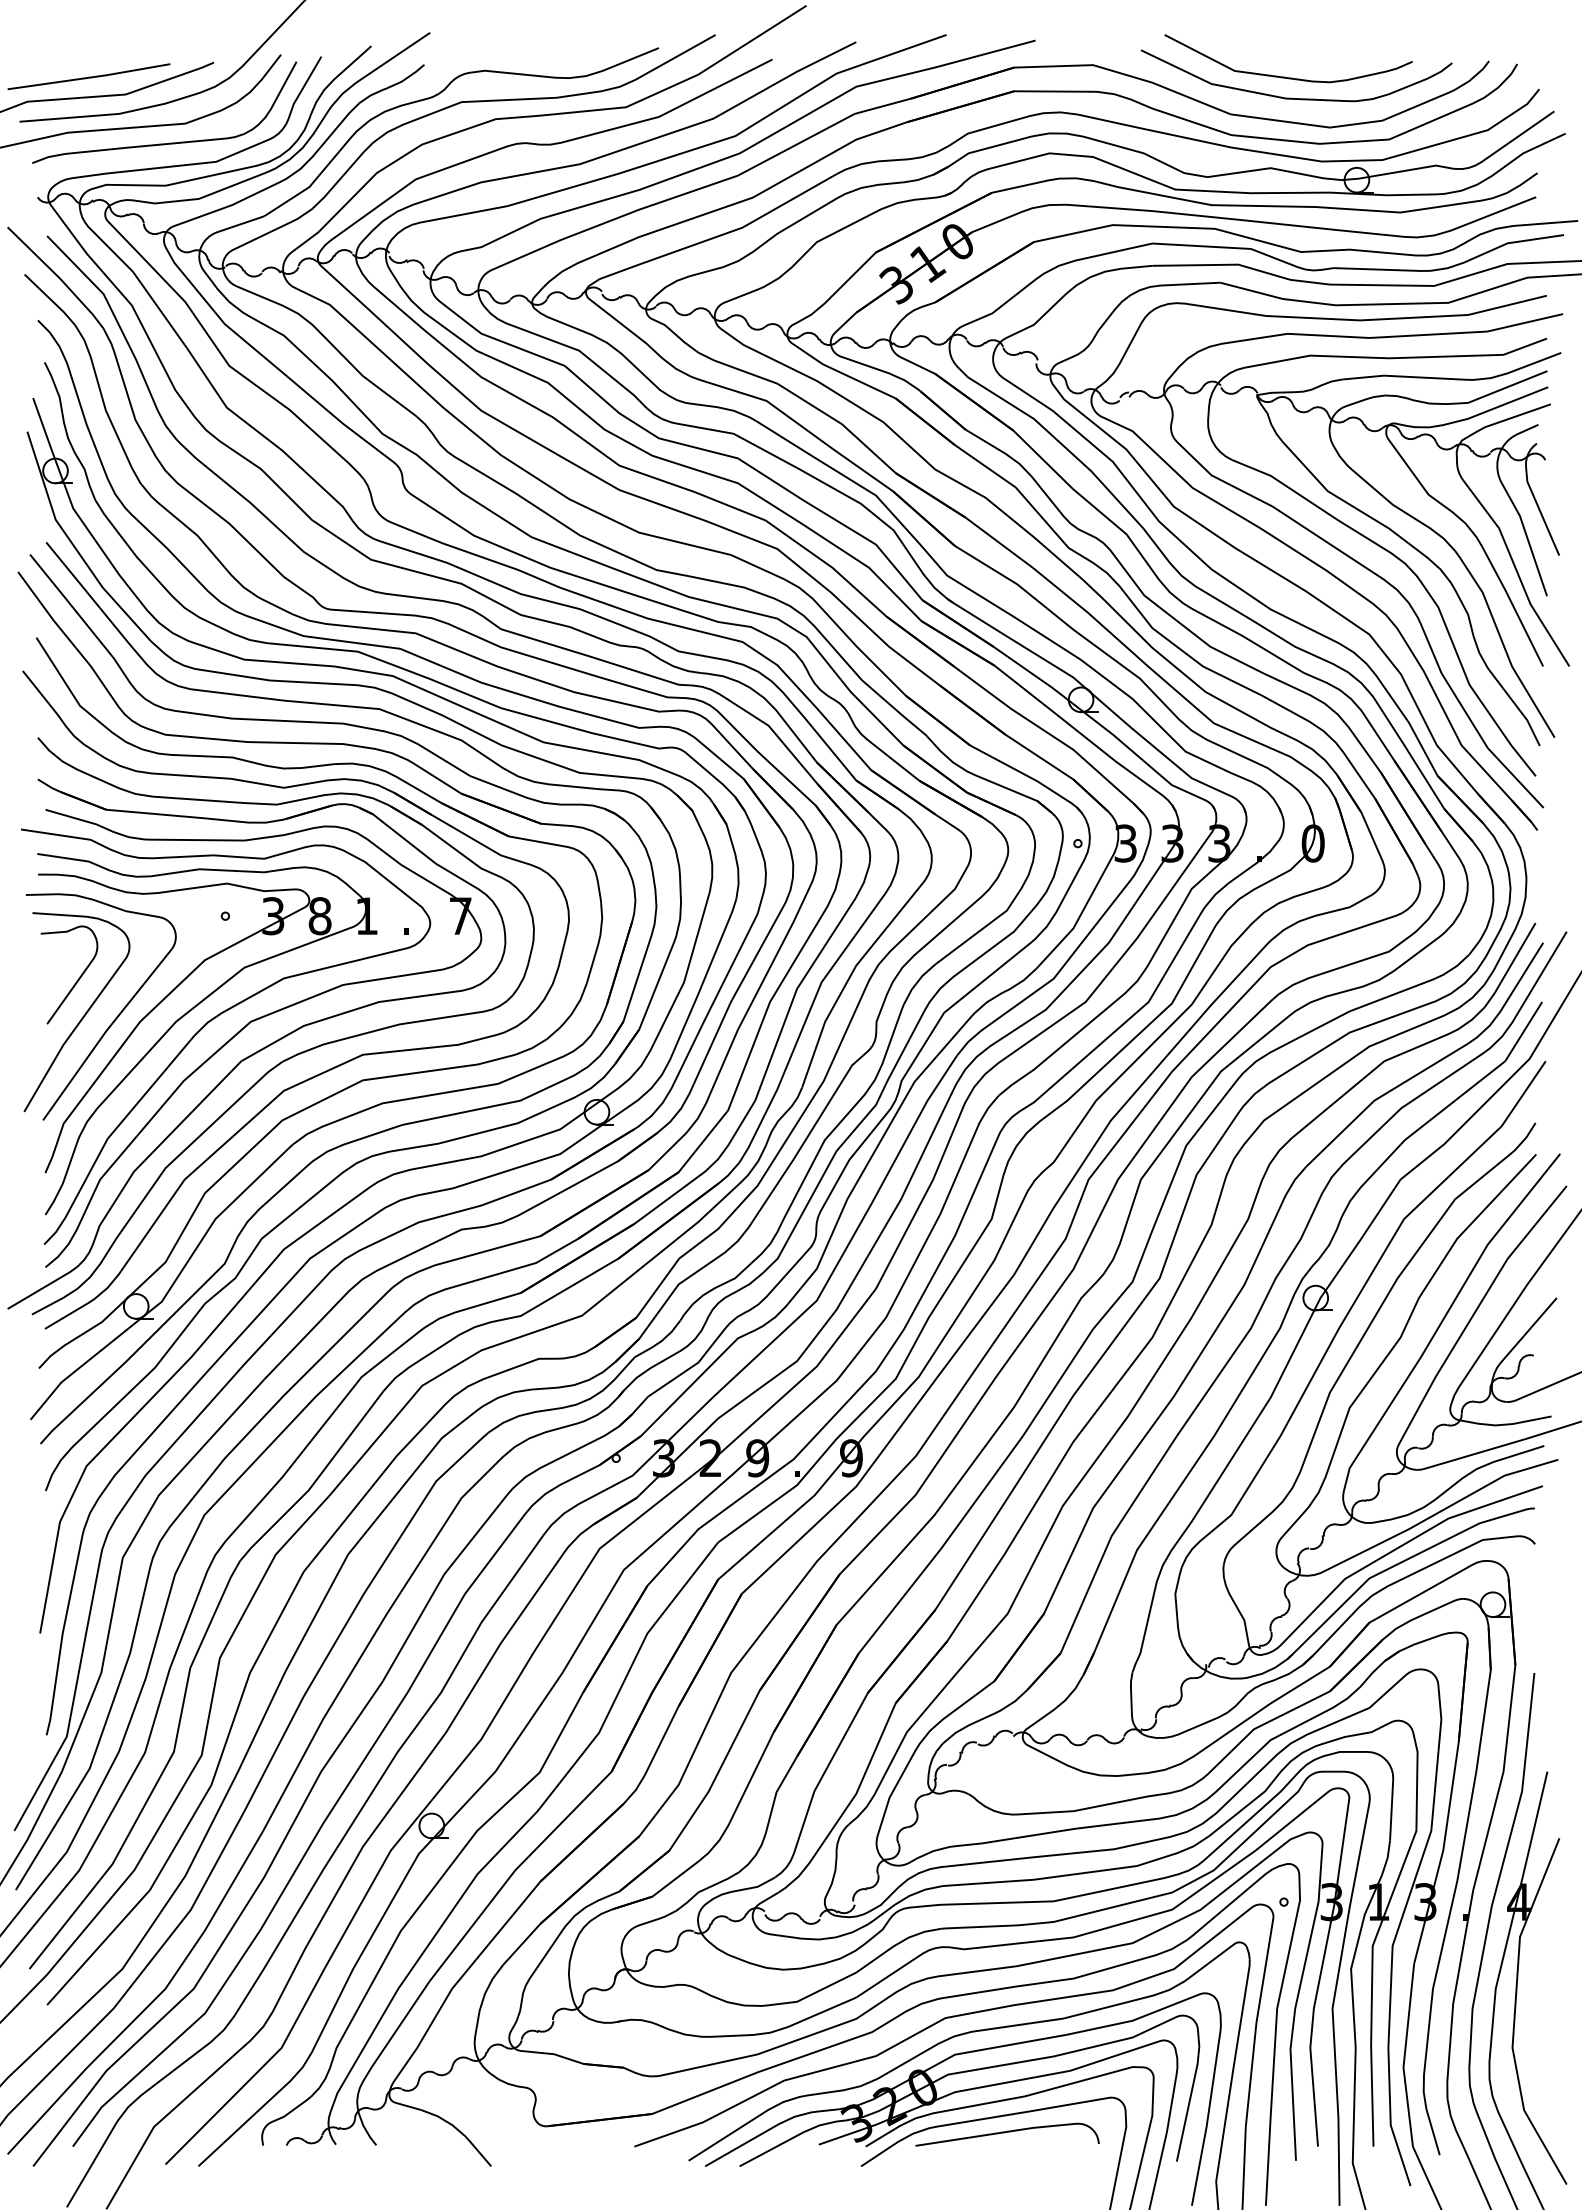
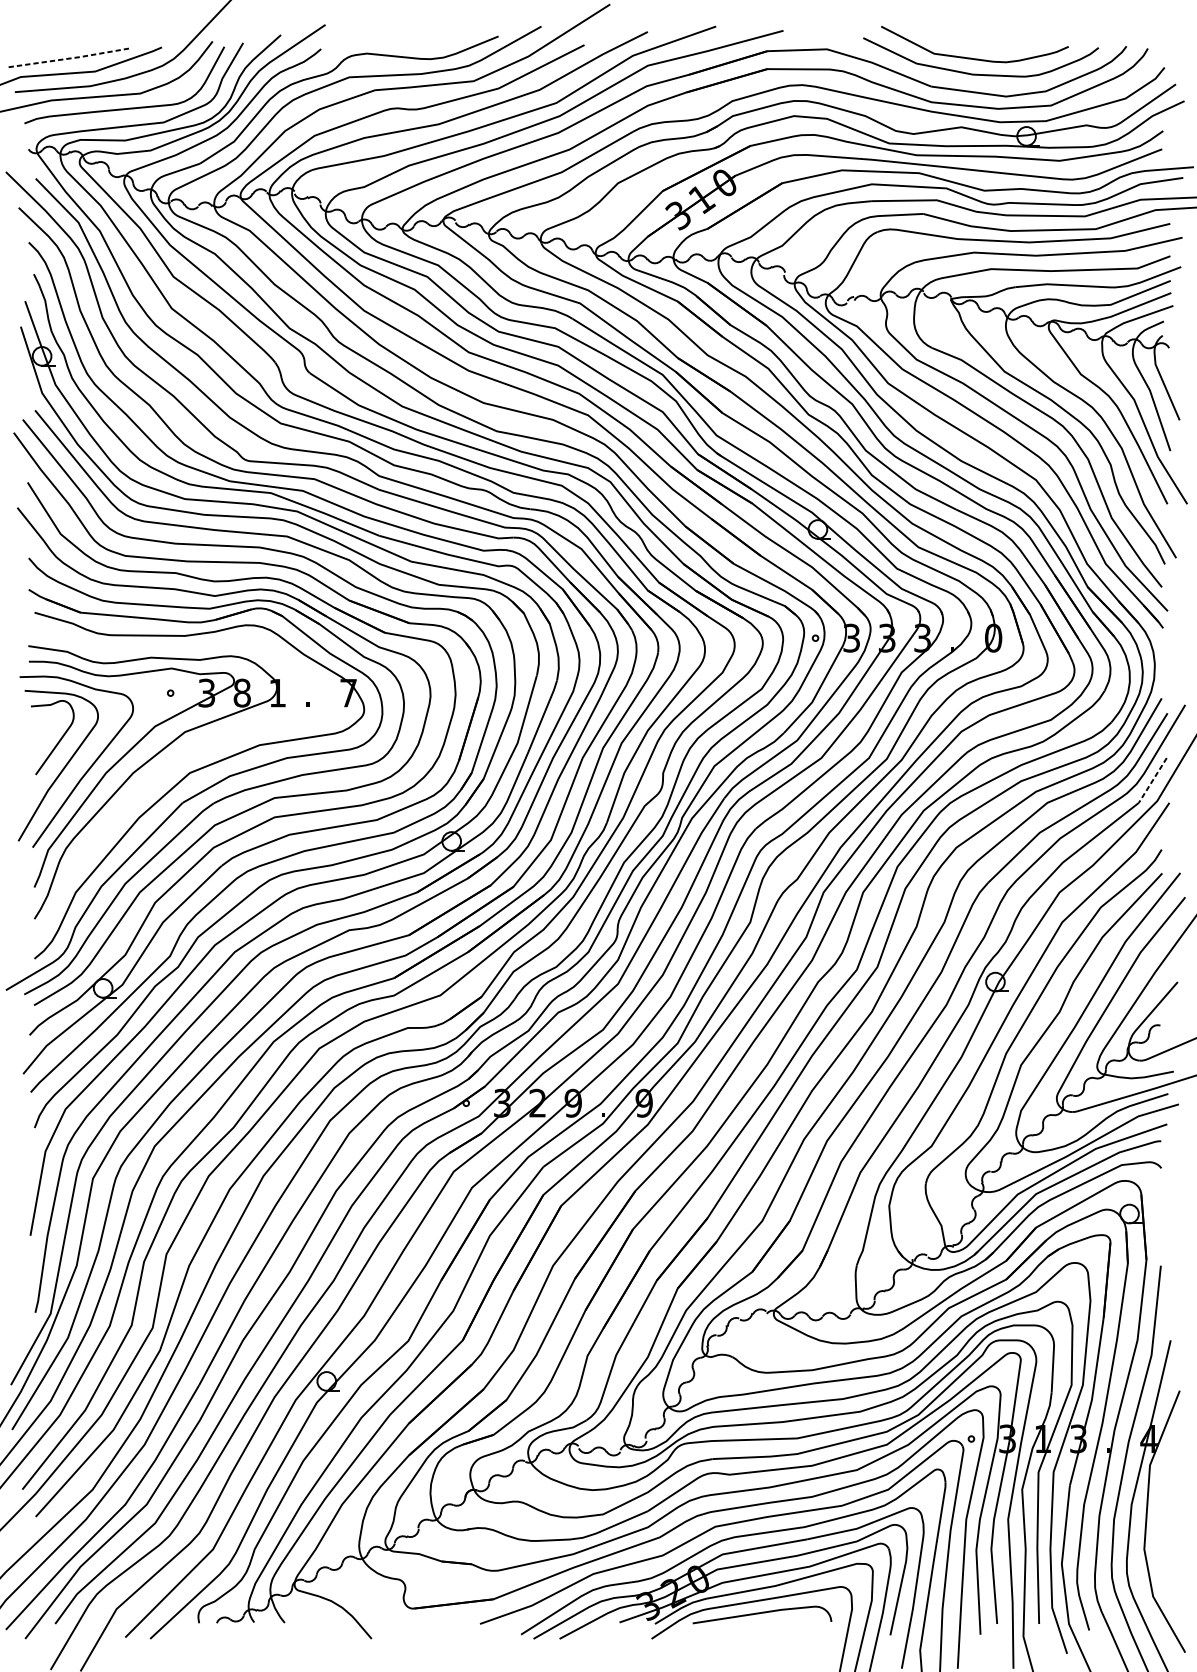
line: (89, 77) -> (67, 58), solid -> dashed
curve: (214, 1019) -> (162, 771), removed
line: (1523, 1031) -> (1152, 780), solid -> dashed

